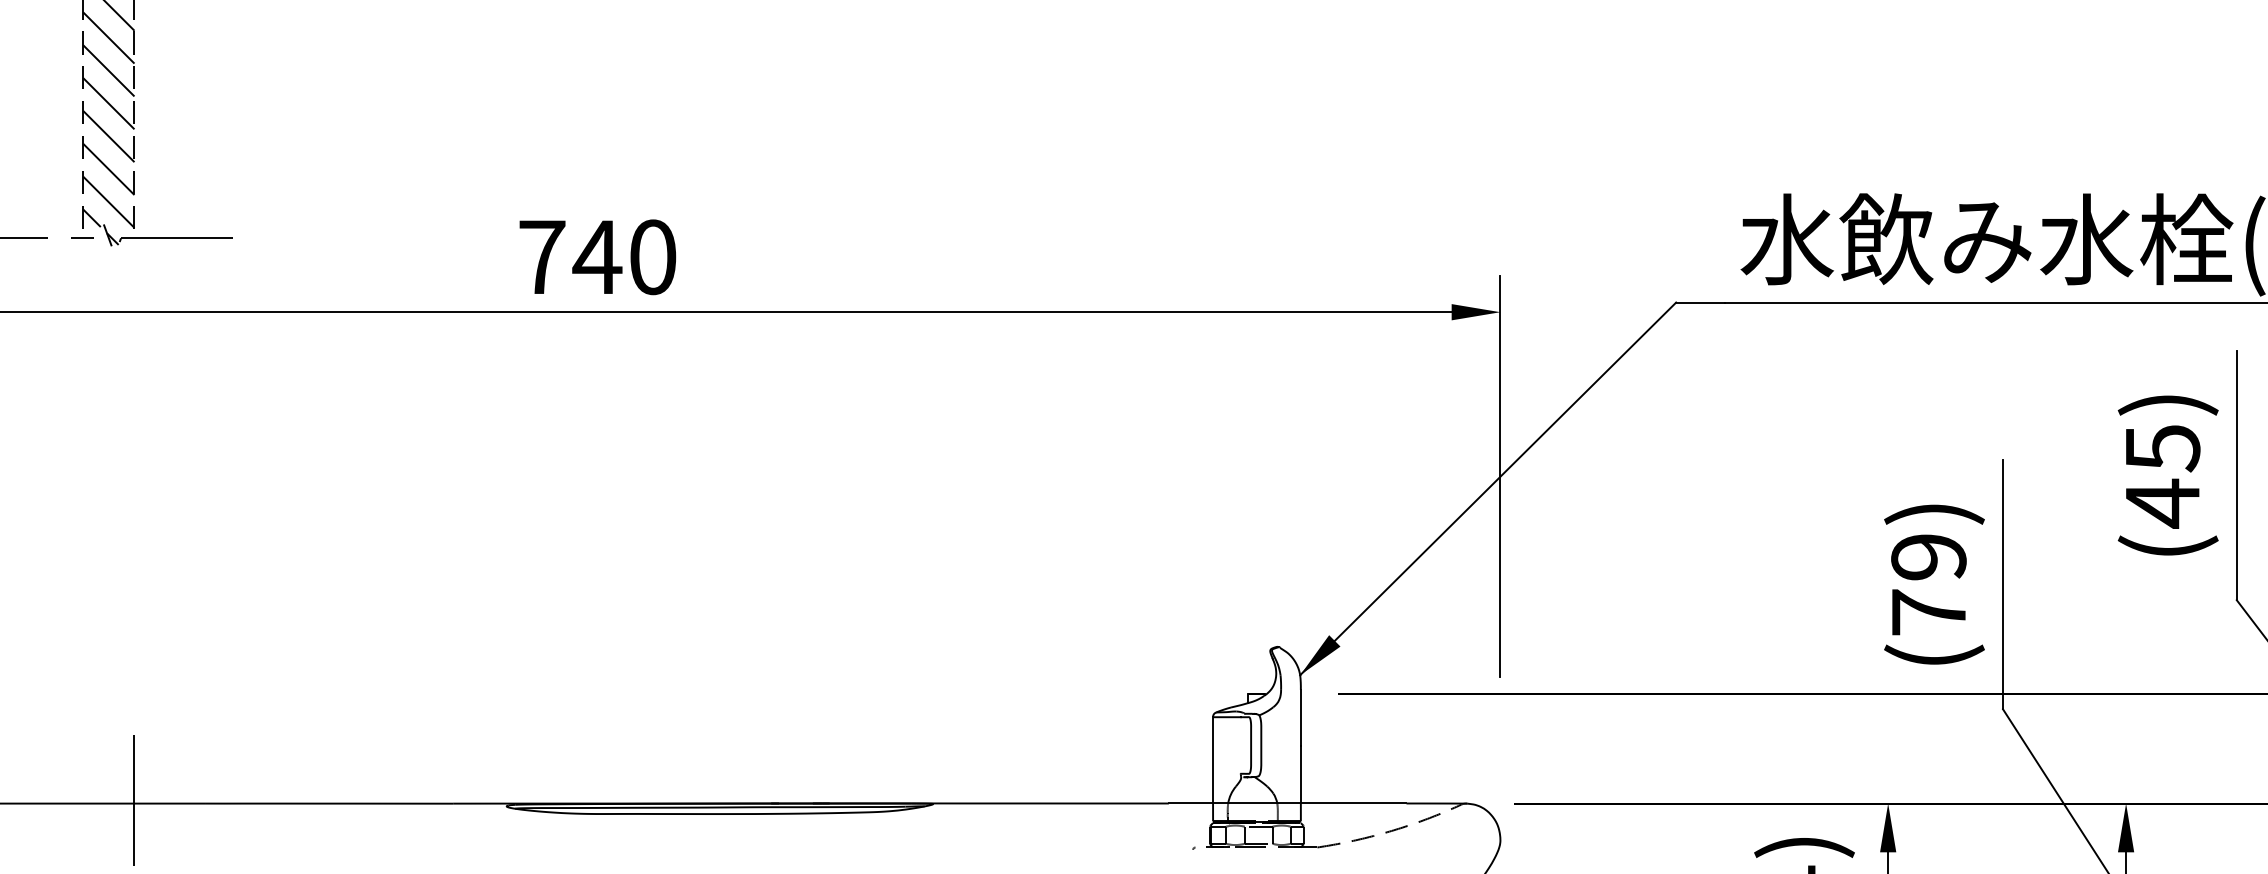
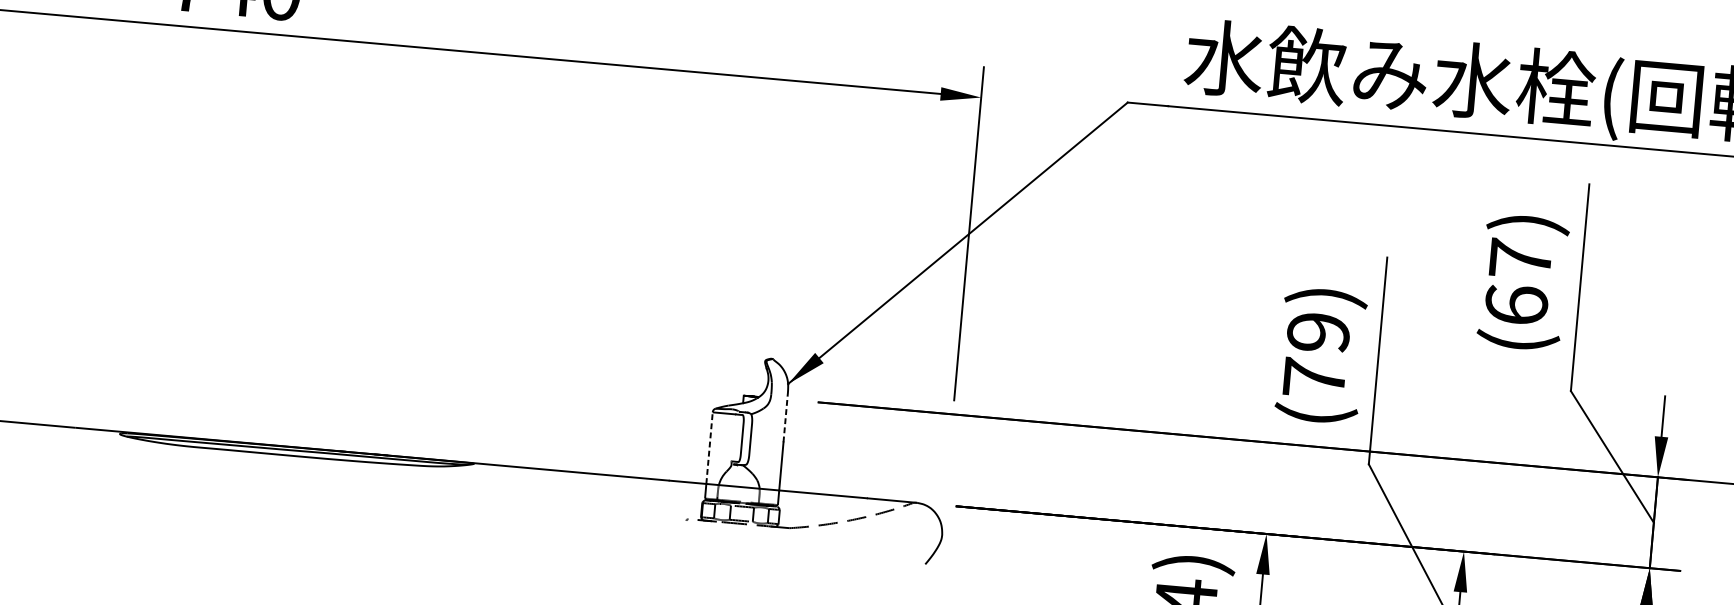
text: (2162, 476) -> (1518, 282), (45) -> (67)
line: (1300, 717) -> (785, 419), solid -> dashed
line: (1213, 759) -> (709, 447), solid -> dashed

